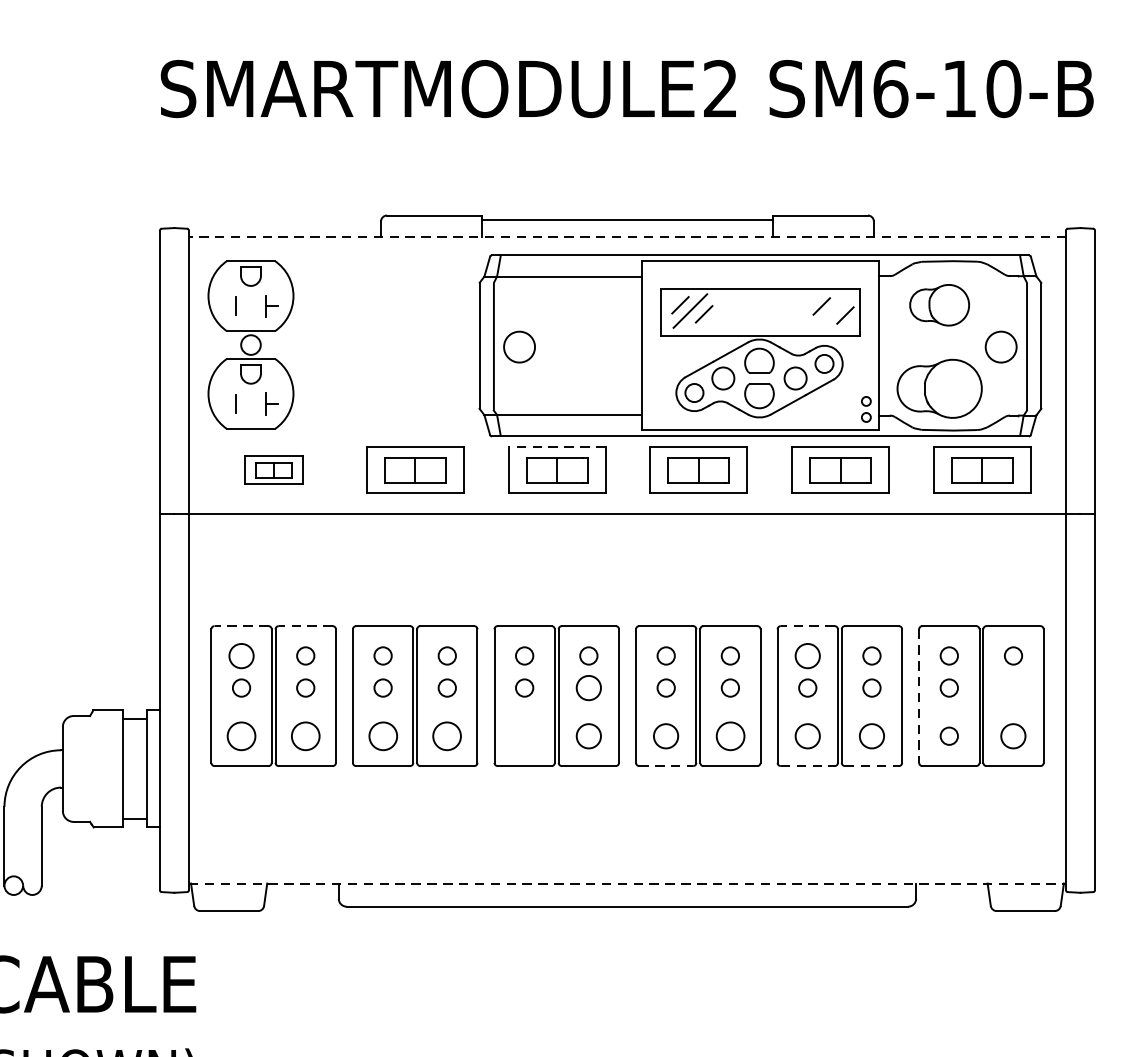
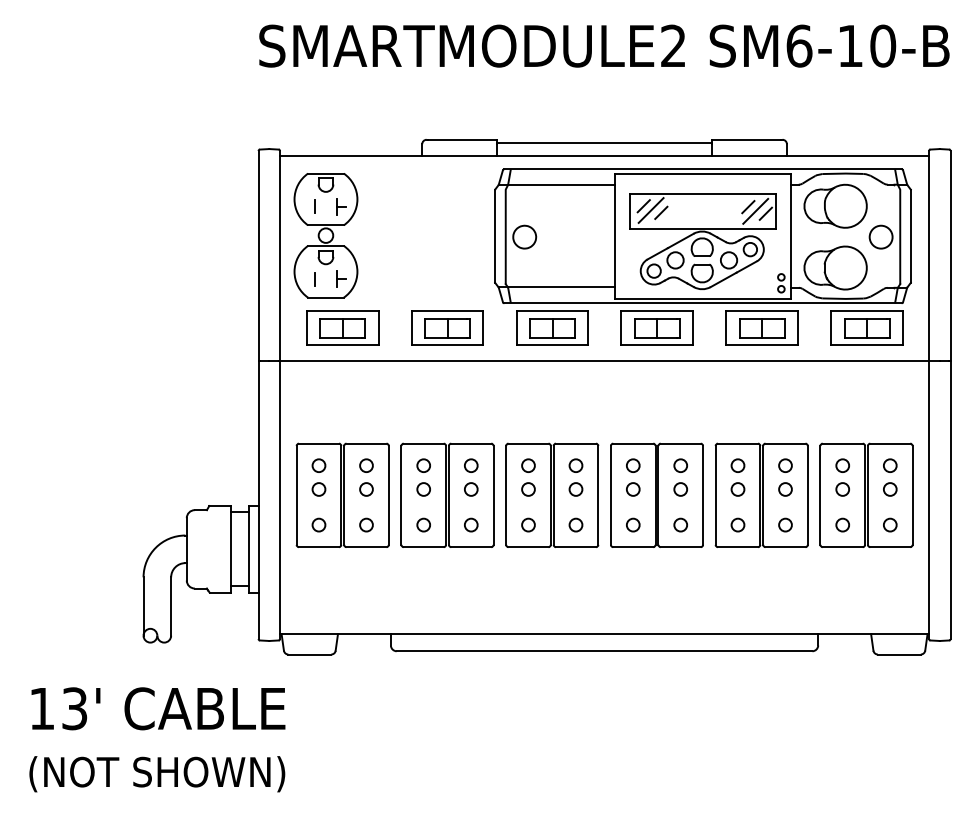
line: (627, 236) -> (604, 155), dashed -> solid
part: (939, 304) -> (835, 205), size x1.43
line: (831, 311) -> (755, 210), added
line: (557, 447) -> (552, 311), dashed -> solid
part: (273, 469) -> (342, 327), size x1.67
line: (242, 625) -> (319, 443), dashed -> solid
line: (305, 625) -> (366, 443), dashed -> solid
line: (808, 625) -> (738, 443), dashed -> solid
circle: (240, 655) -> (318, 465), size x0.71
circle: (807, 655) -> (737, 465), size x0.71
circle: (588, 688) -> (575, 489), size x0.71
circle: (1013, 688) -> (890, 489), added
line: (919, 696) -> (820, 495), dashed -> solid
circle: (240, 735) -> (318, 524), size x0.62
circle: (305, 735) -> (366, 524), size x0.62
circle: (382, 735) -> (423, 524), size x0.62
circle: (447, 735) -> (471, 524), size x0.62
circle: (524, 735) -> (528, 524), added
circle: (588, 735) -> (575, 524), size x0.71
circle: (666, 735) -> (633, 524), size x0.71
circle: (730, 735) -> (680, 524), size x0.62
circle: (807, 735) -> (737, 524), size x0.71
circle: (871, 735) -> (785, 524), size x0.71
circle: (1013, 735) -> (890, 524), size x0.71
line: (666, 766) -> (633, 547), dashed -> solid
line: (808, 766) -> (738, 547), dashed -> solid
line: (871, 766) -> (785, 547), dashed -> solid
line: (628, 884) -> (605, 634), dashed -> solid

